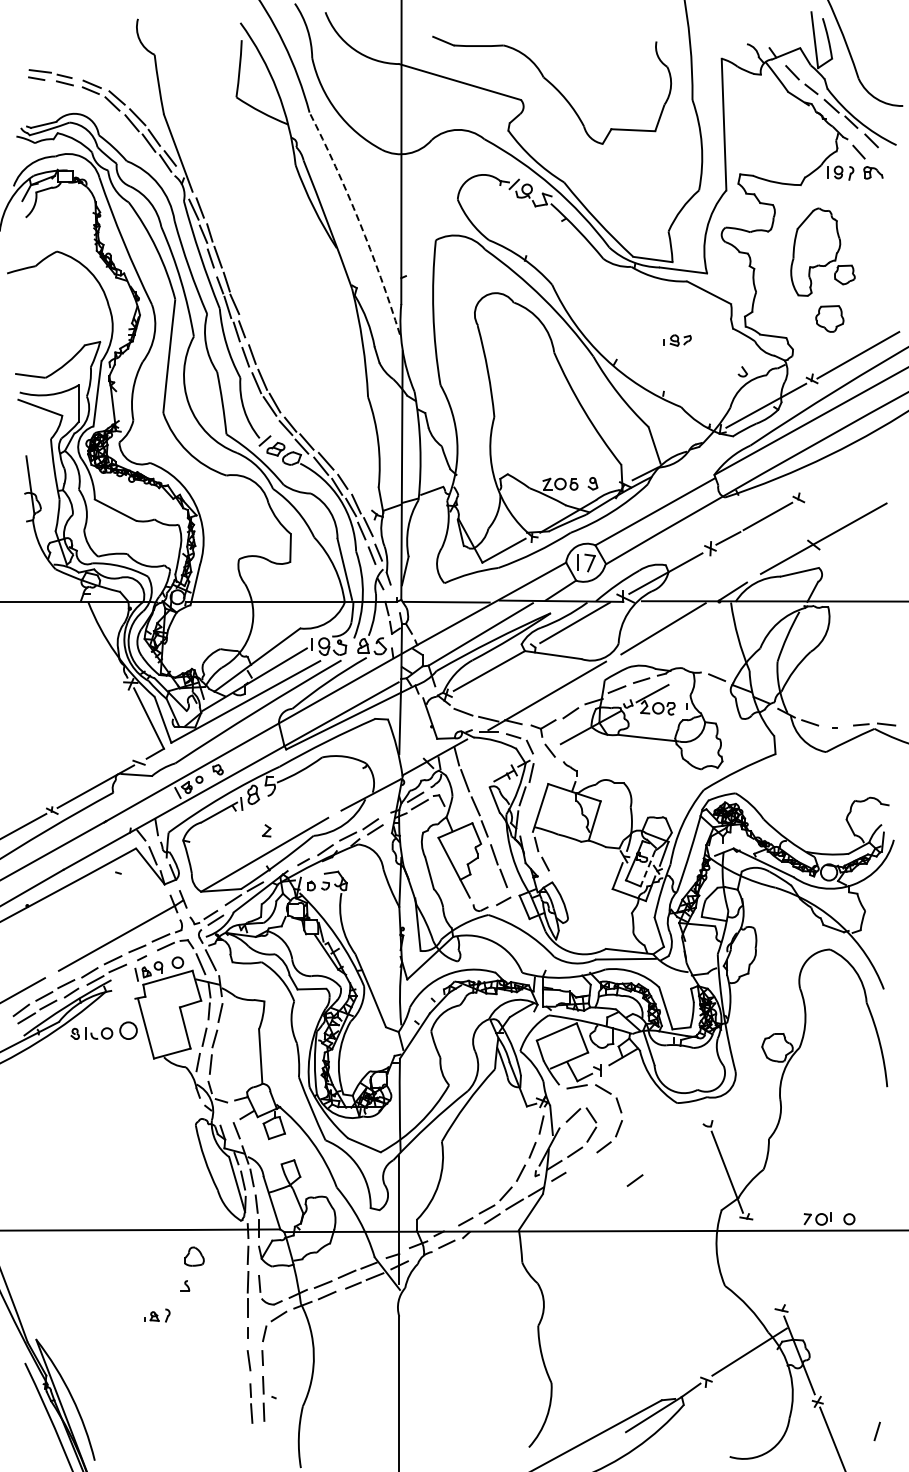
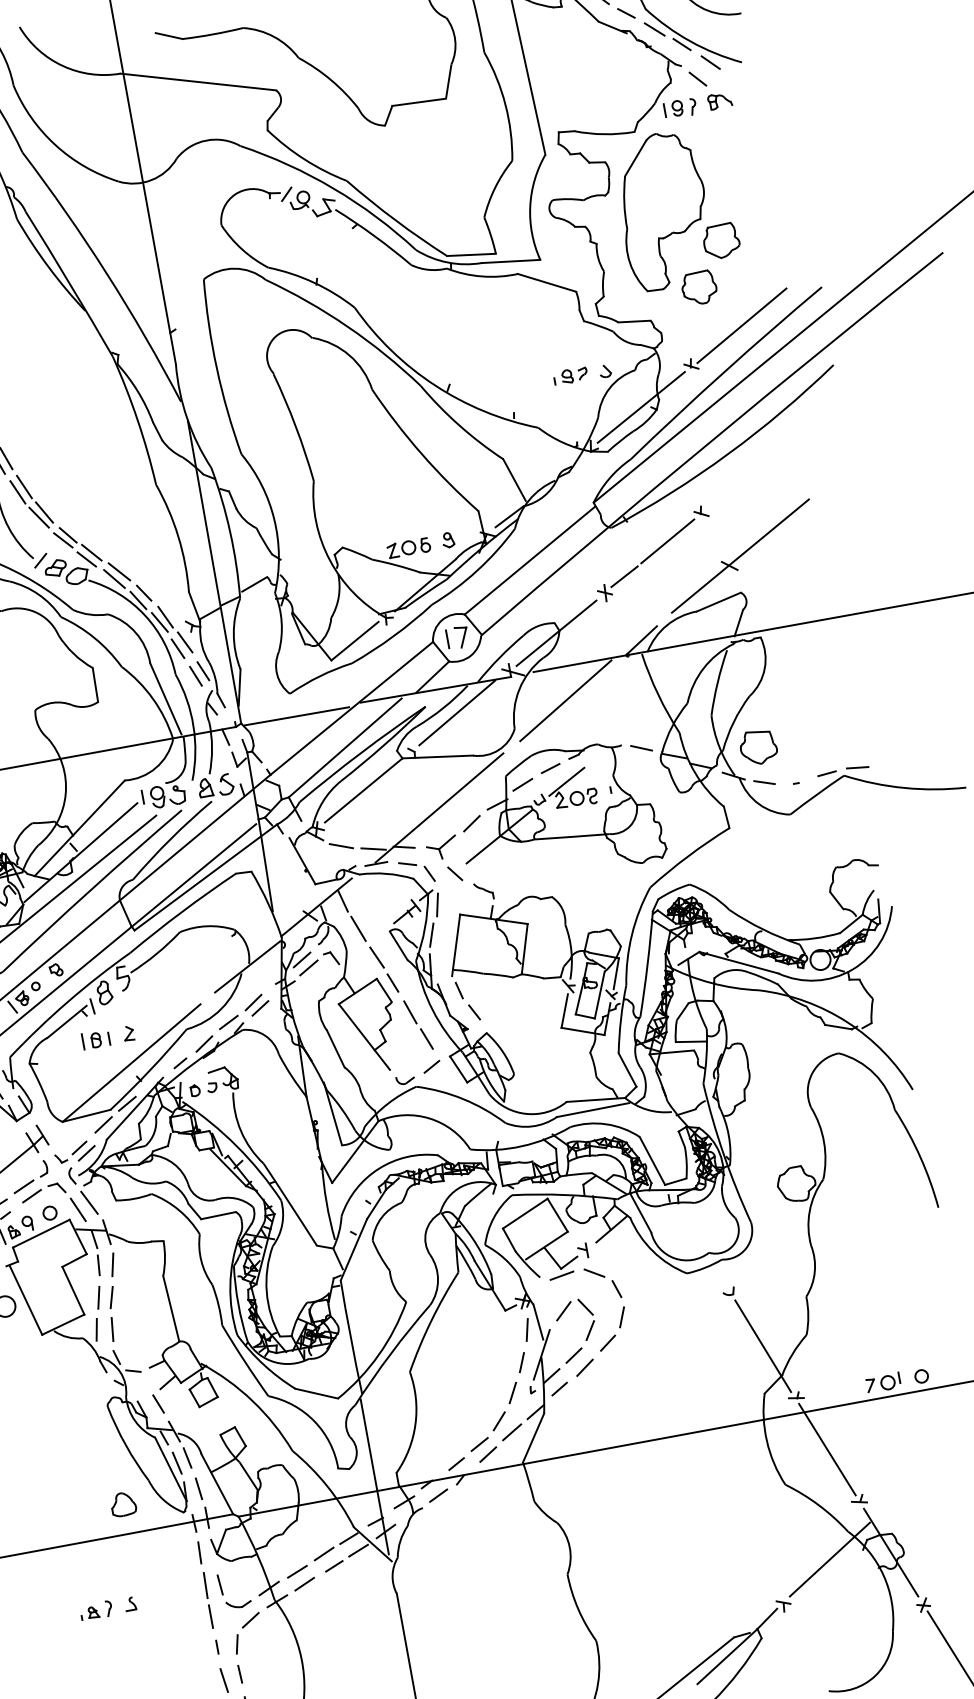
arc: (359, 221) -> (106, 273), dashed -> solid
part: (822, 251) -> (675, 207), size x1.43
part: (677, 340) -> (570, 376), moved
part: (810, 693) -> (758, 746), added
part: (239, 830) -> (95, 1039), added
line: (647, 868) -> (599, 995), dashed -> solid
line: (634, 1180) -> (584, 1367), moved
part: (194, 1256) -> (123, 1504), moved
line: (763, 1263) -> (827, 1449), added
part: (157, 1315) -> (96, 1610), moved

